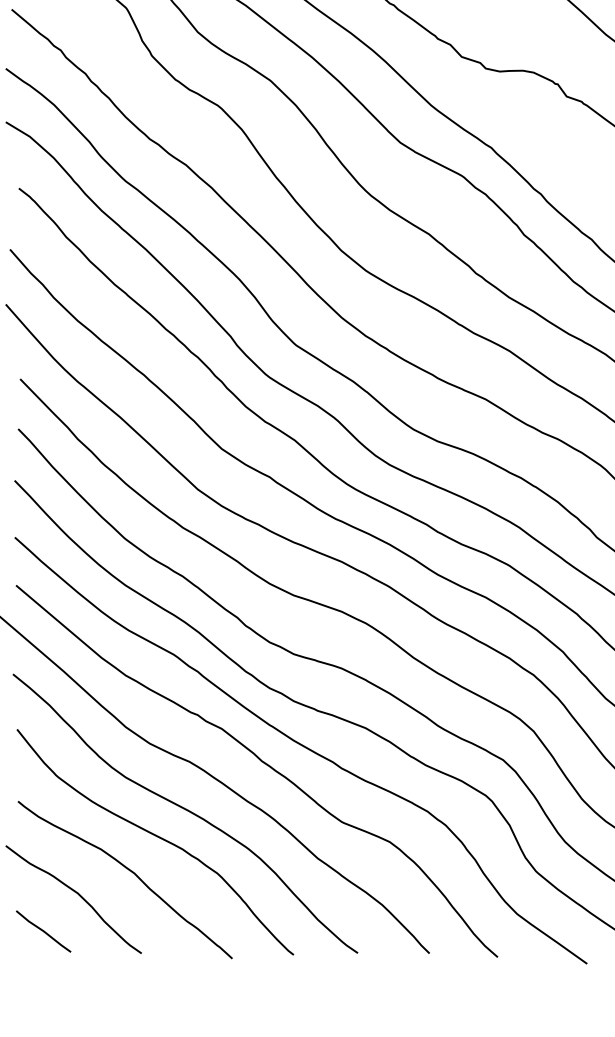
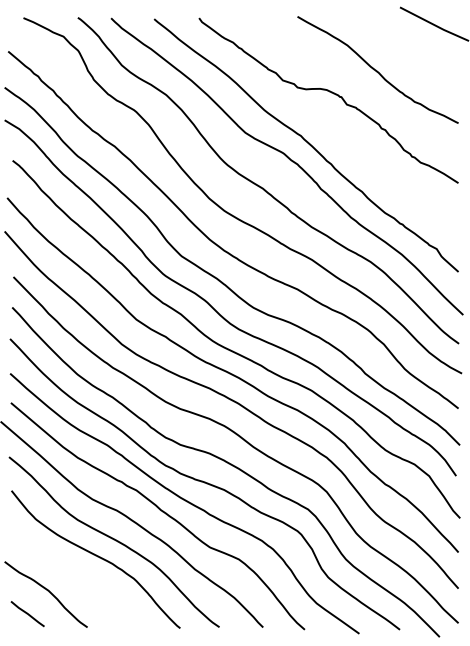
curve: (128, 871) -> (79, 577), removed

